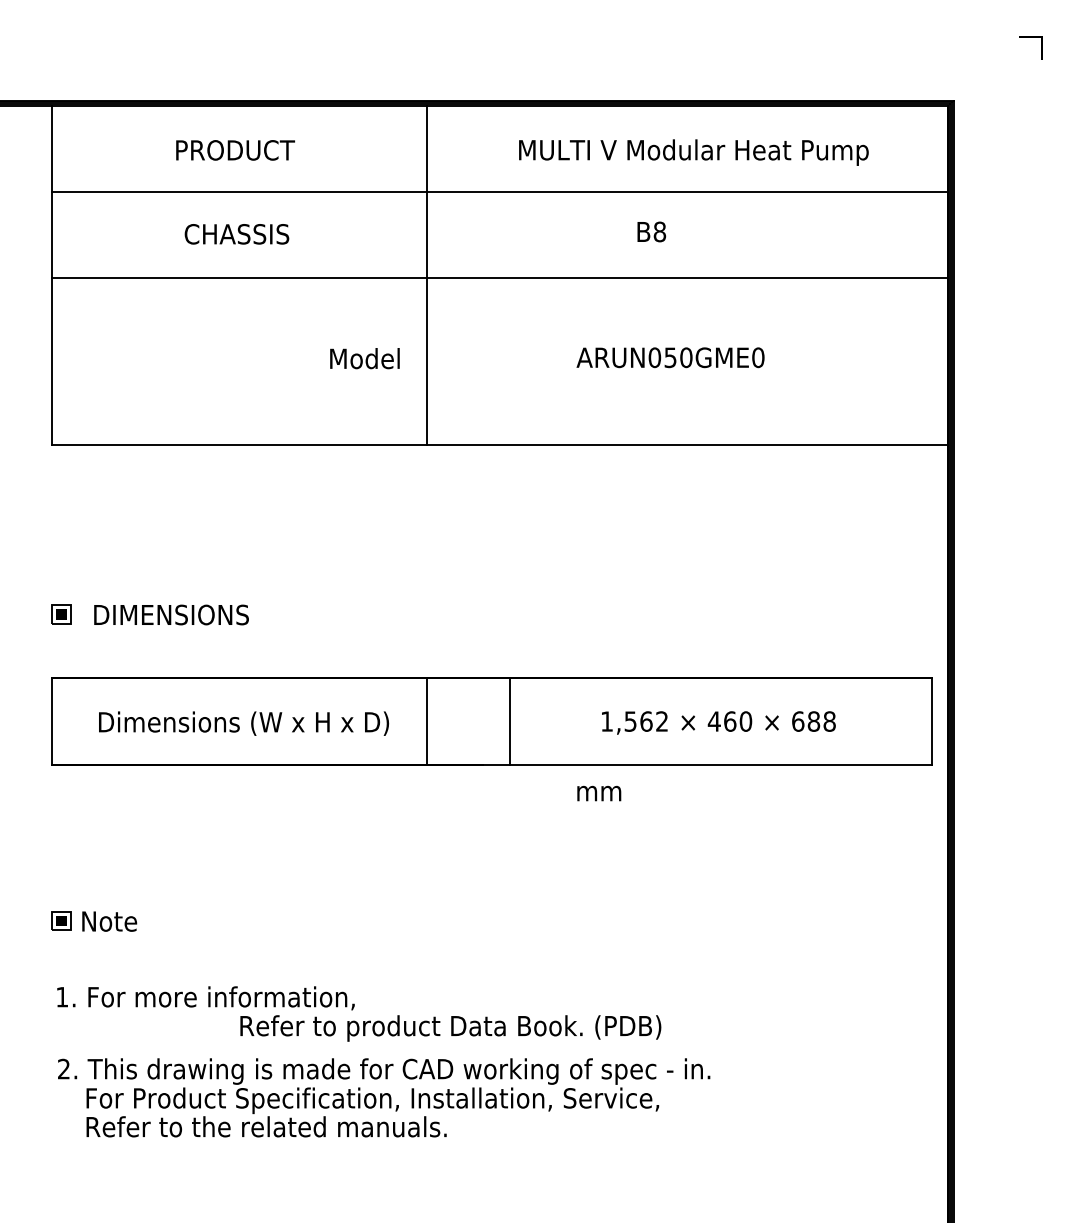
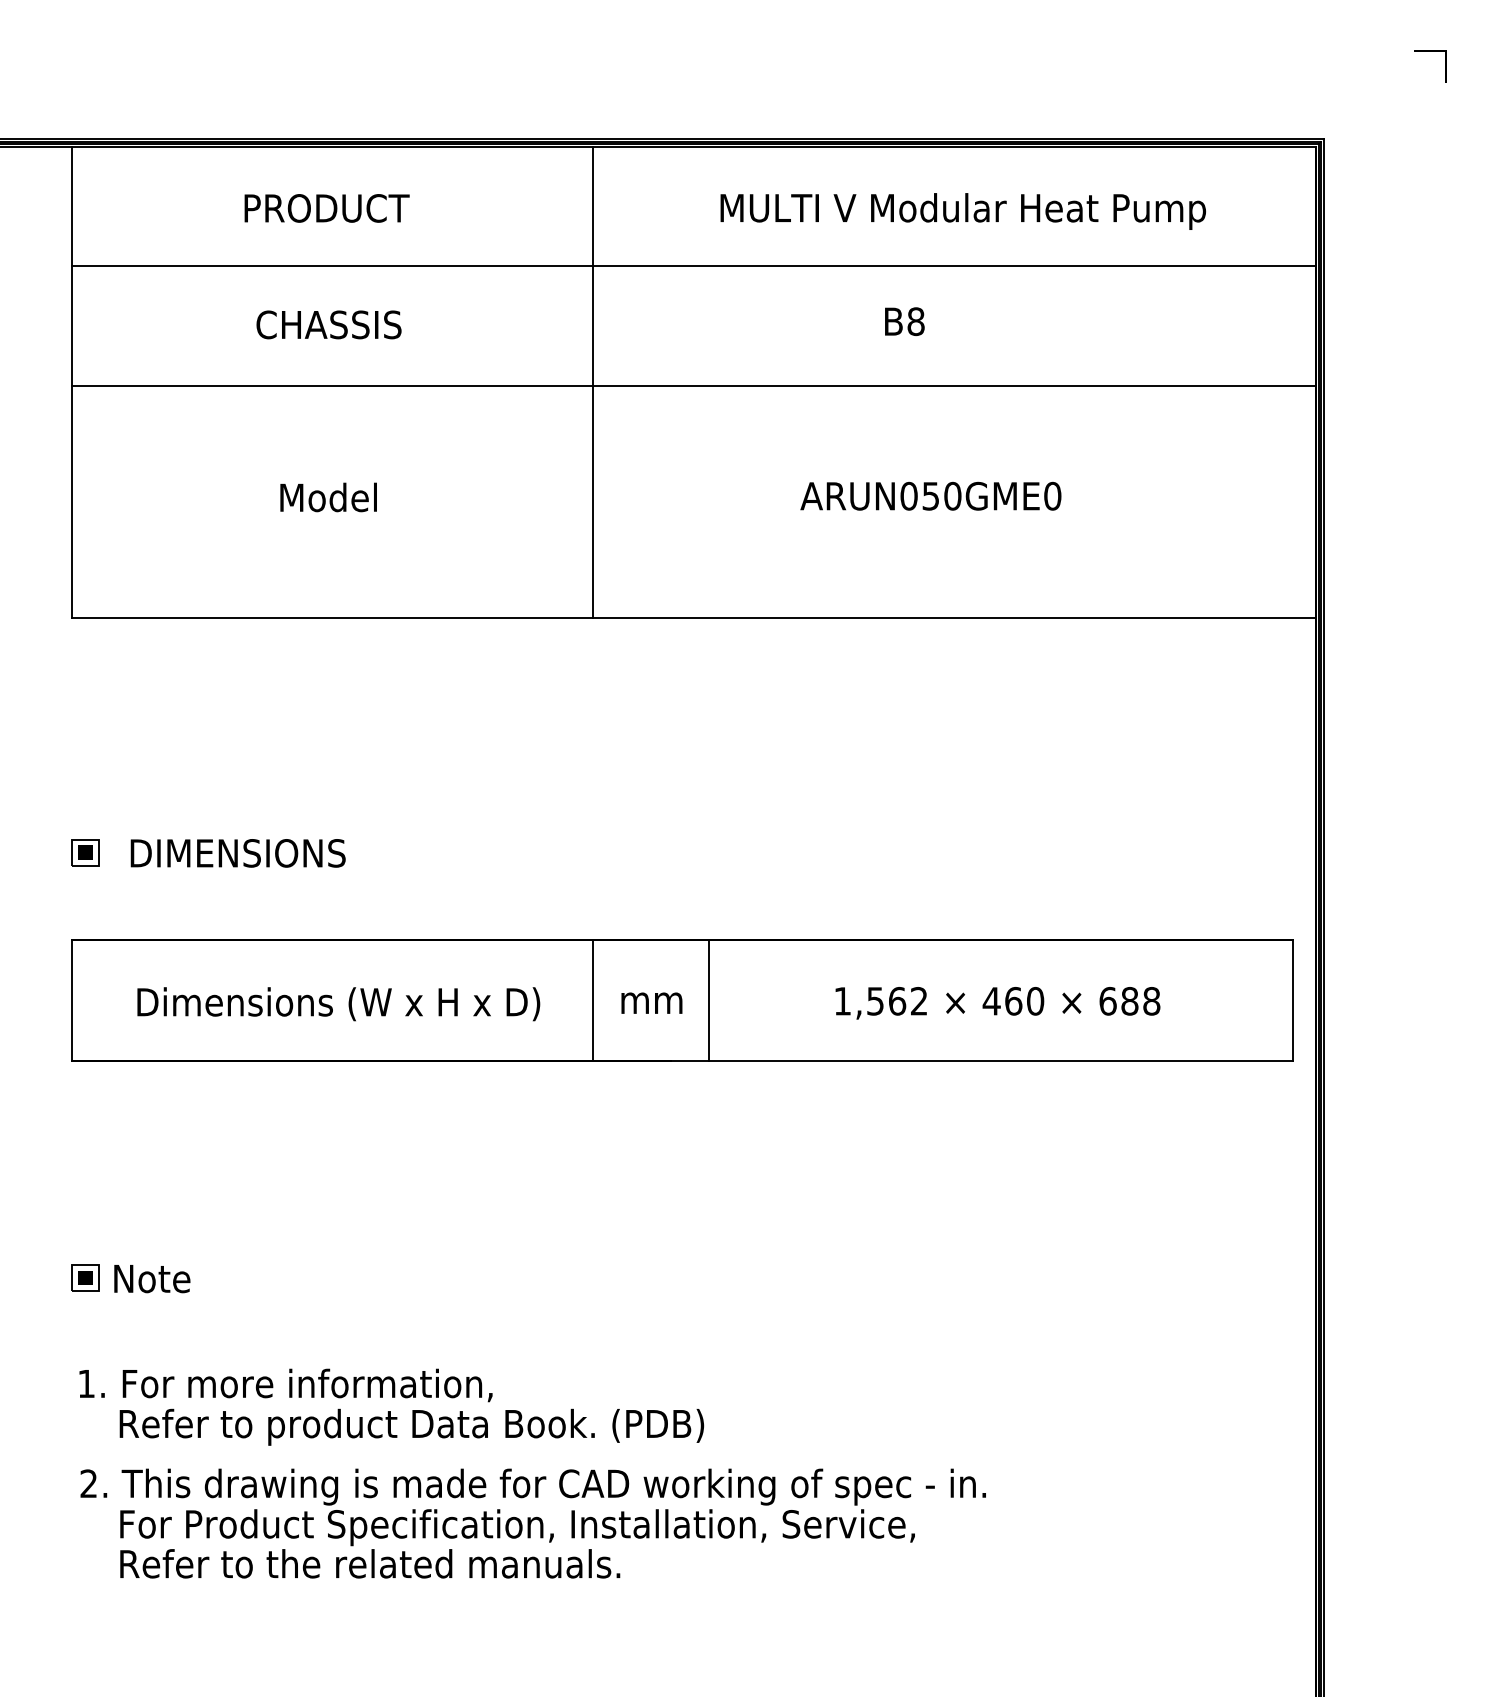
text: (364, 358) -> (328, 497), moved
text: (598, 793) -> (651, 1002), moved
text: (450, 1027) -> (411, 1426), moved

